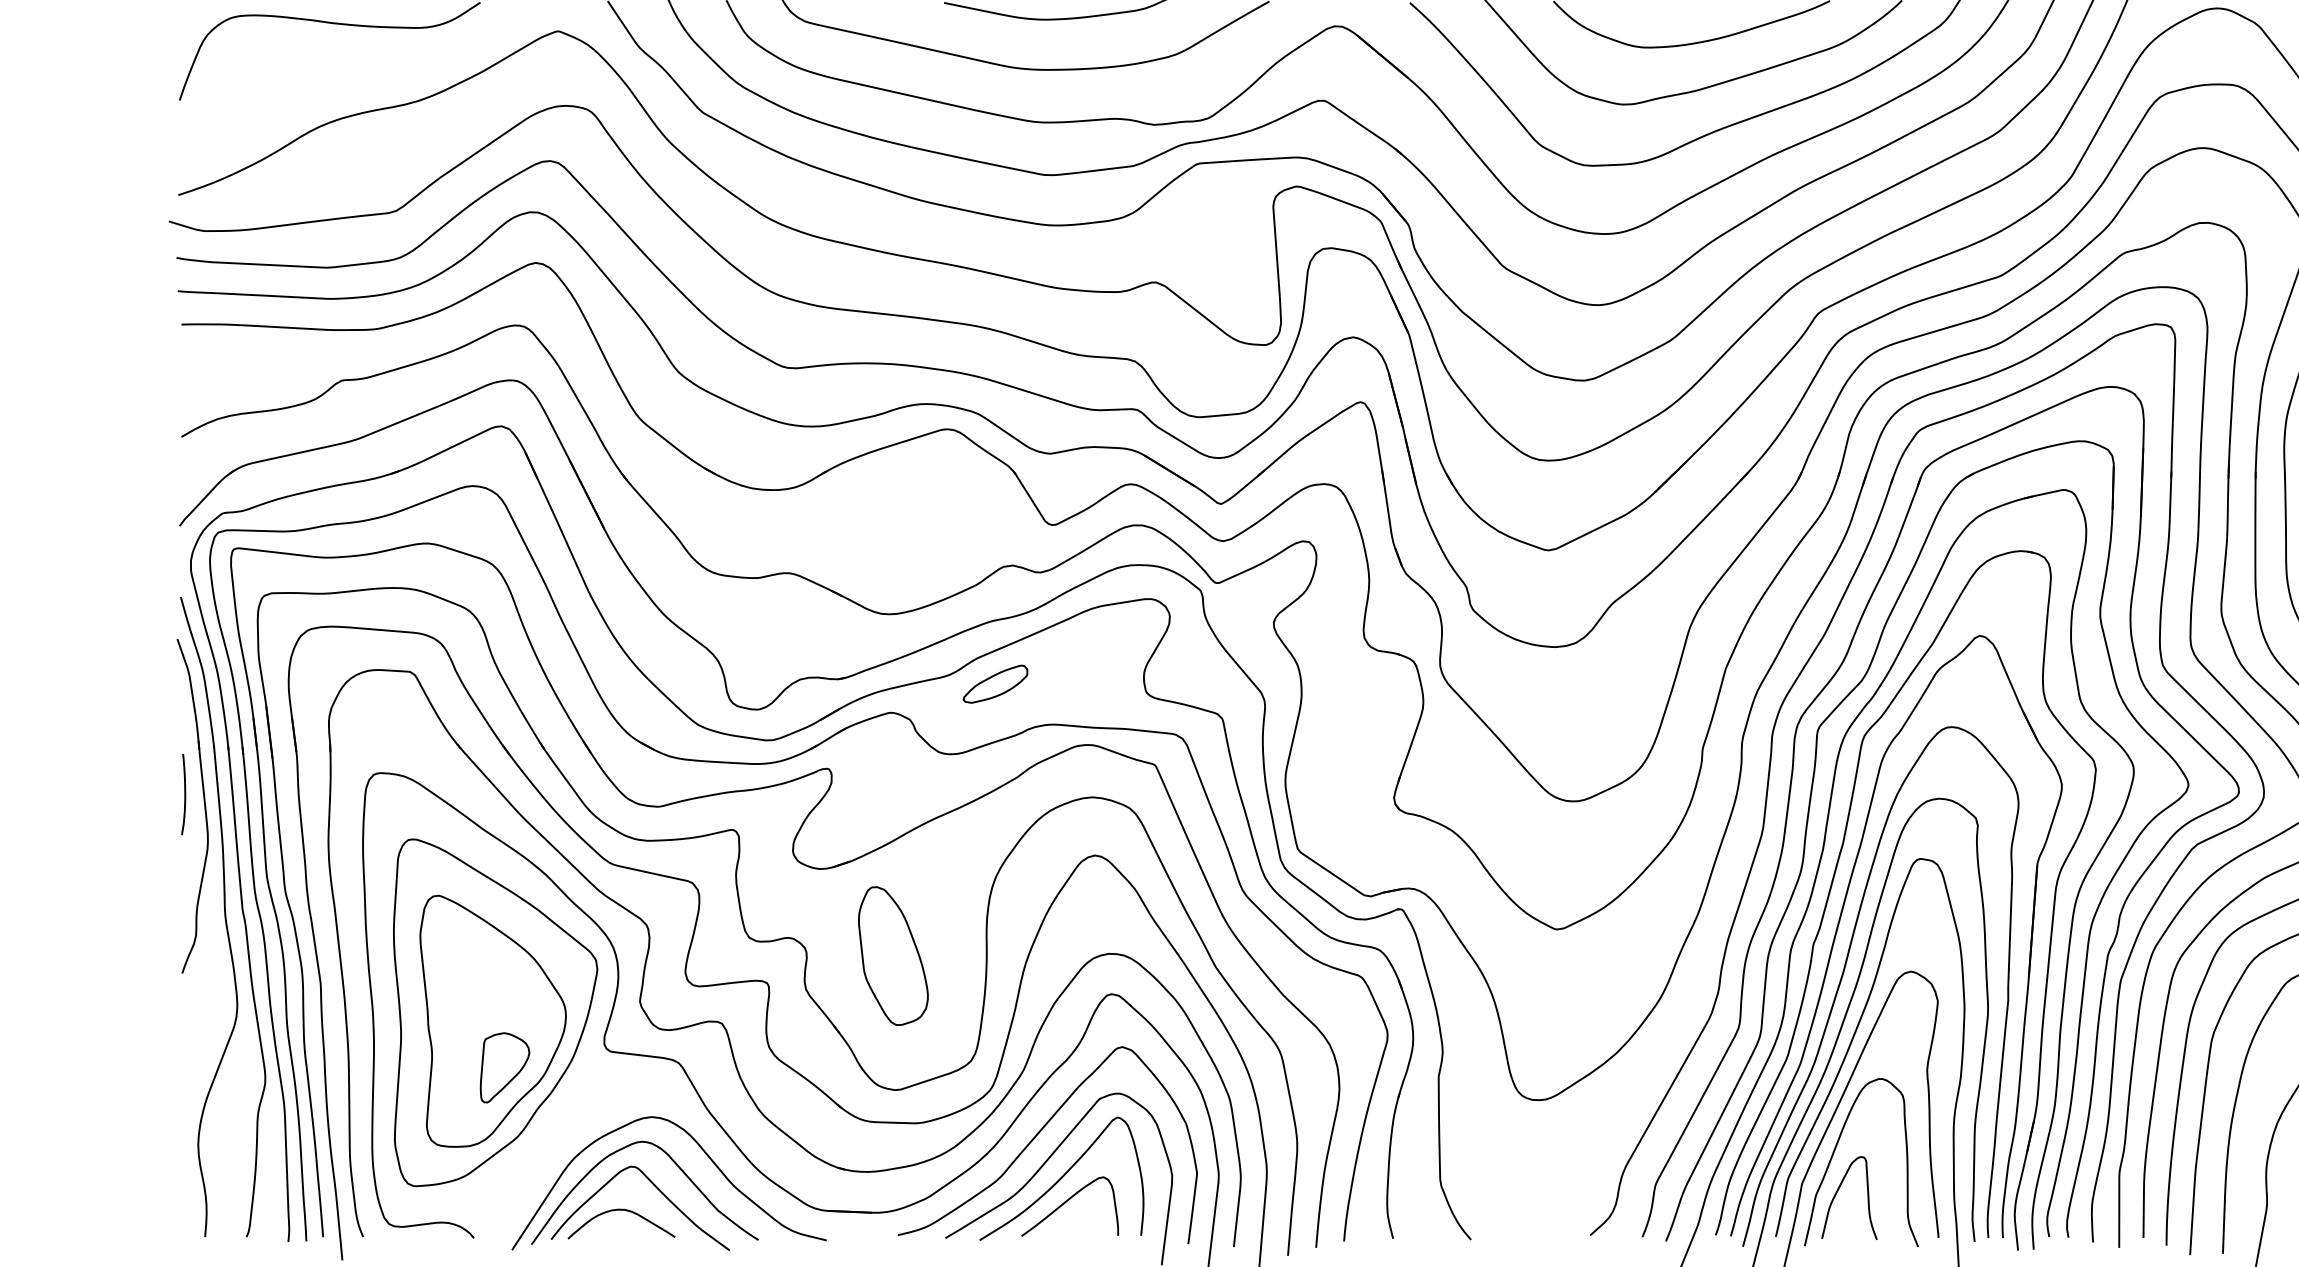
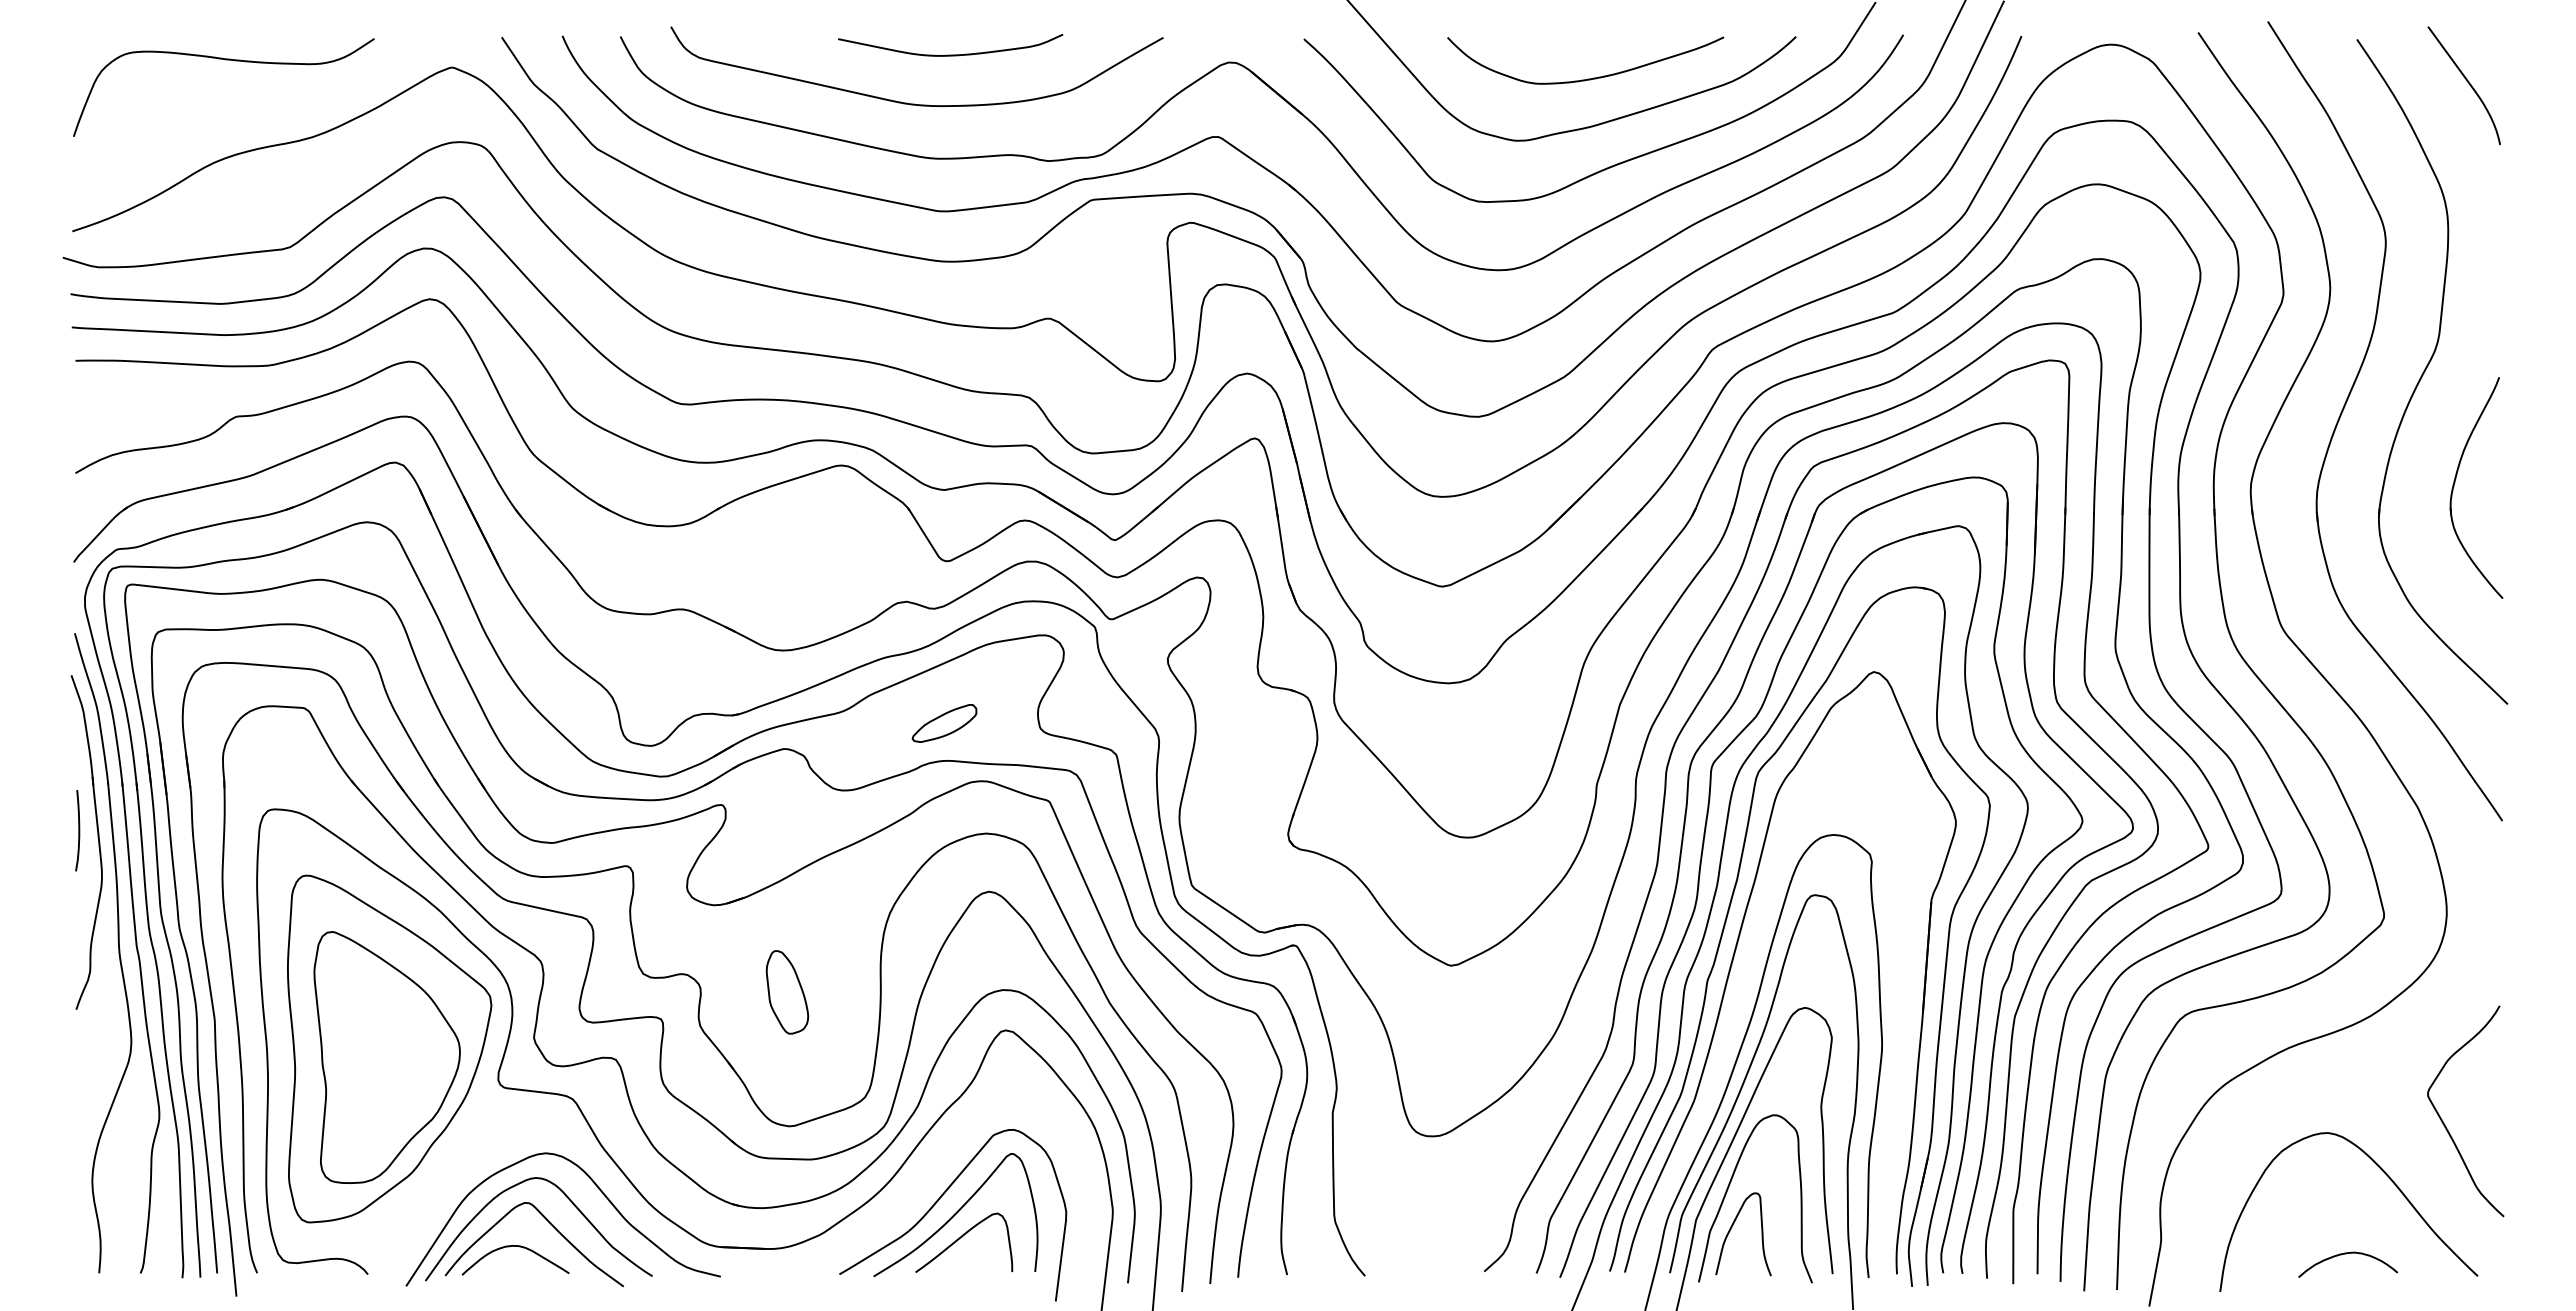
part: (995, 684) -> (944, 723), moved
part: (893, 956) -> (787, 992), size x0.6
curve: (1843, 976) -> (1737, 1012), removed
part: (504, 1067) -> (398, 1103), removed
curve: (1037, 1136) -> (931, 1172), removed

